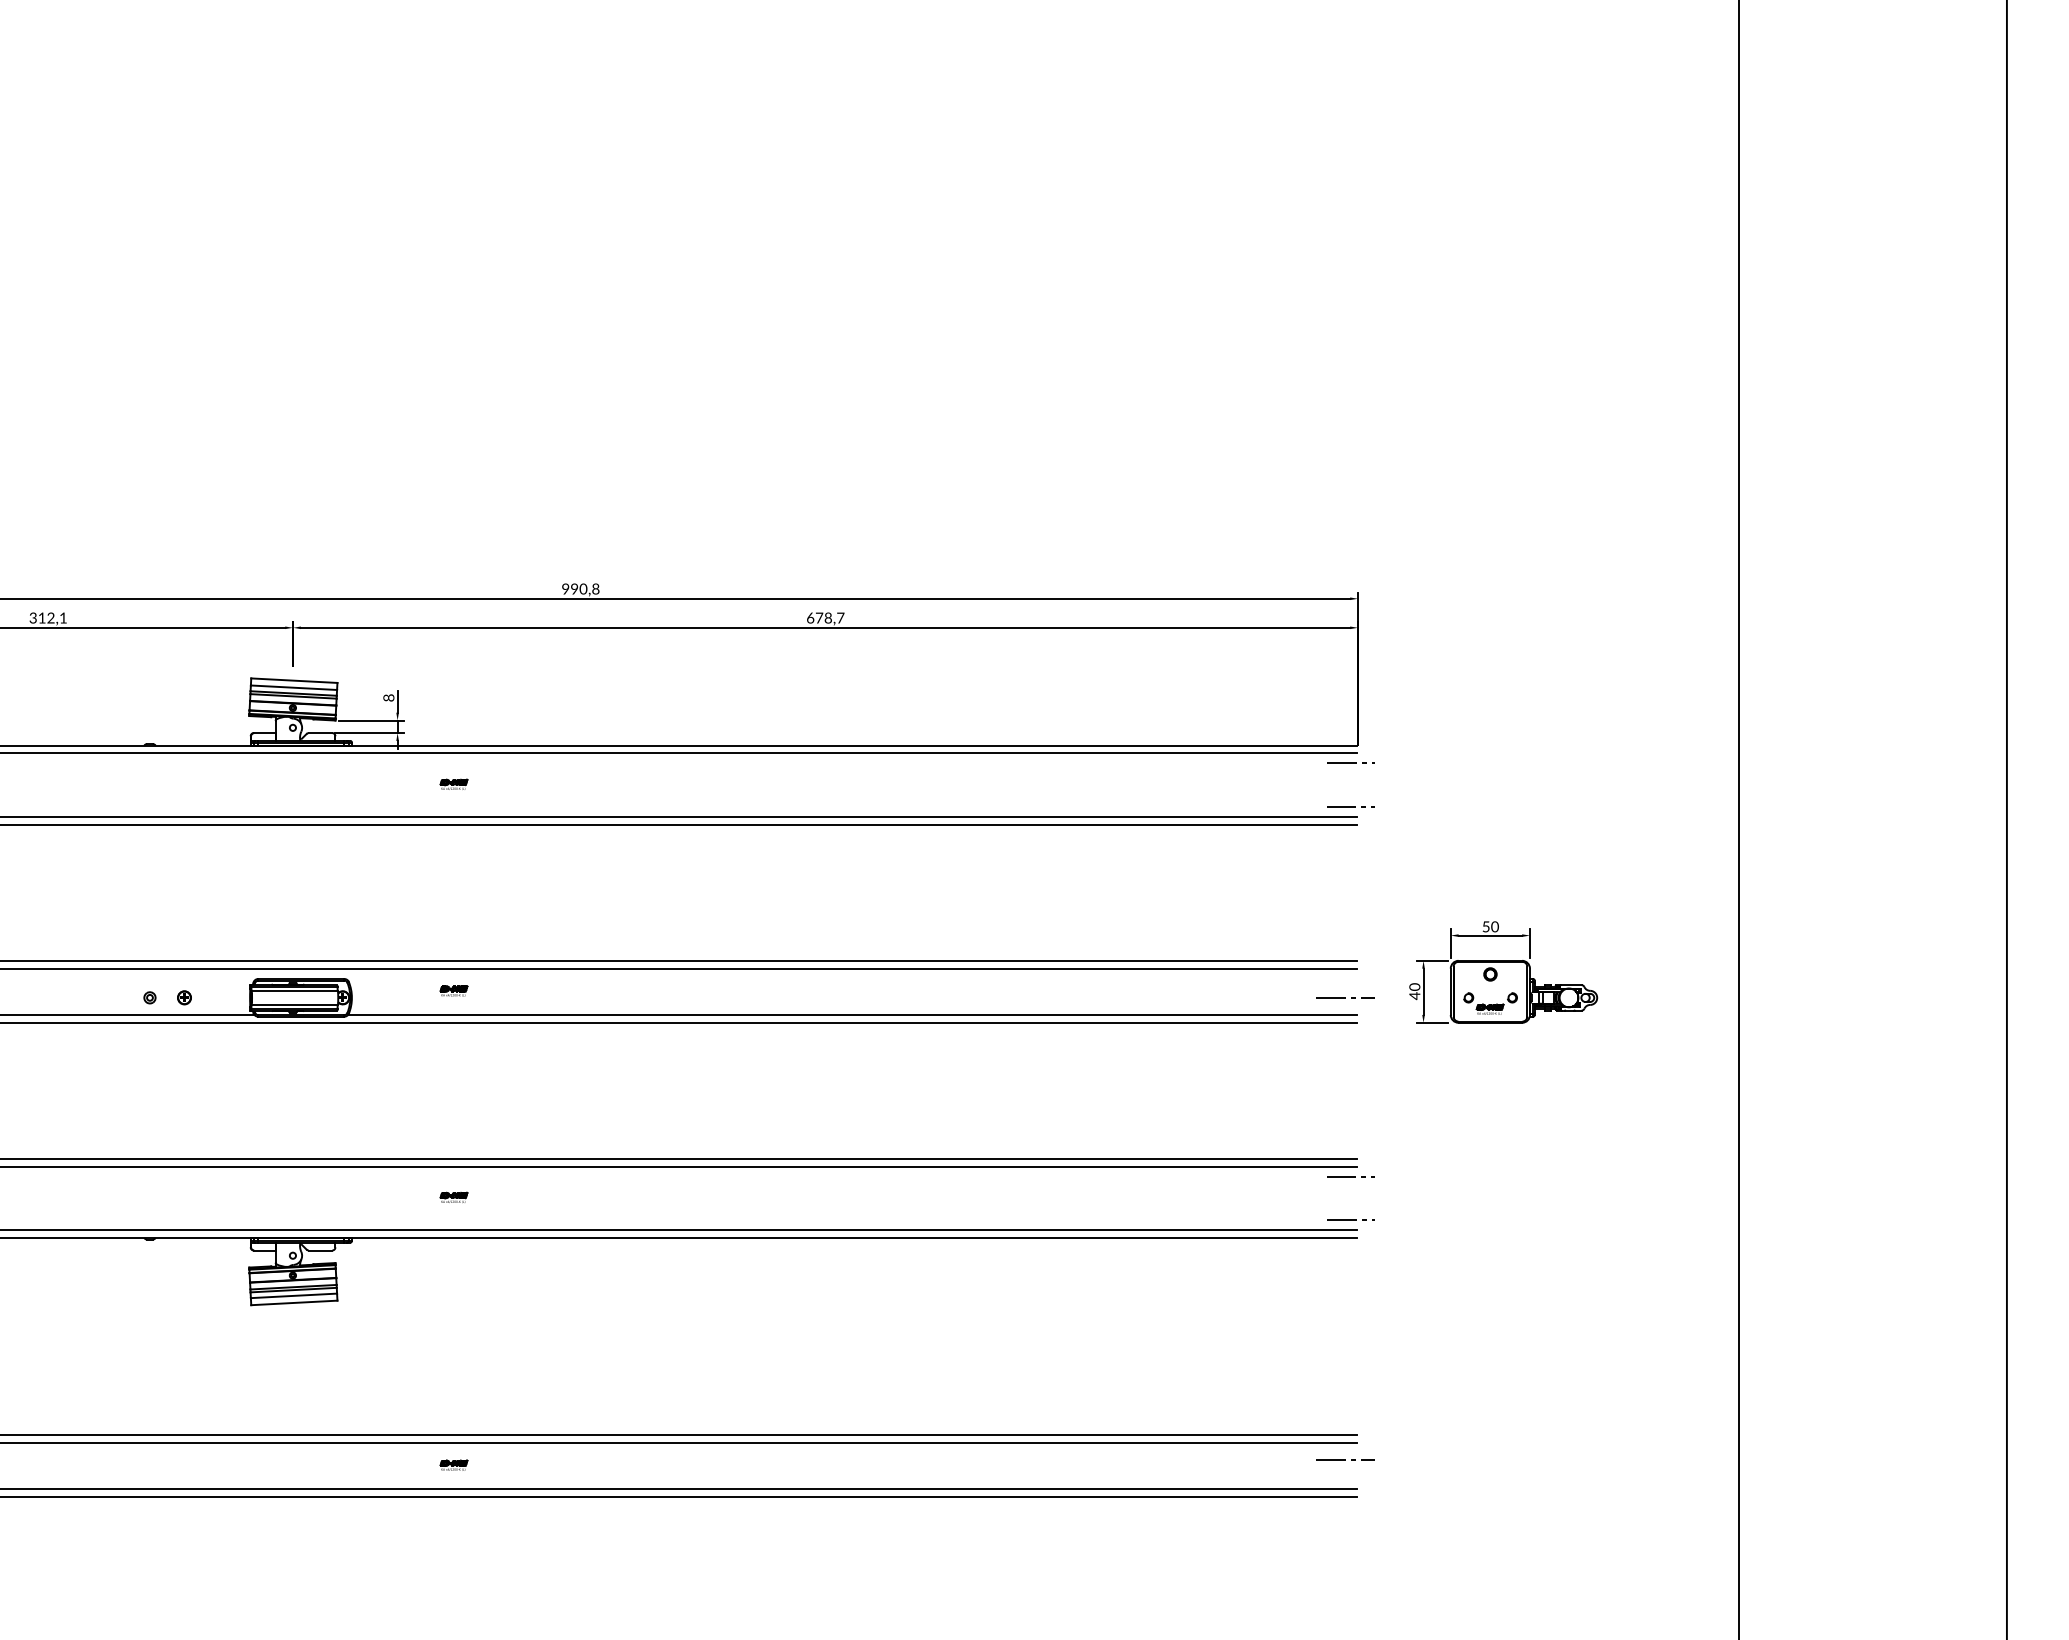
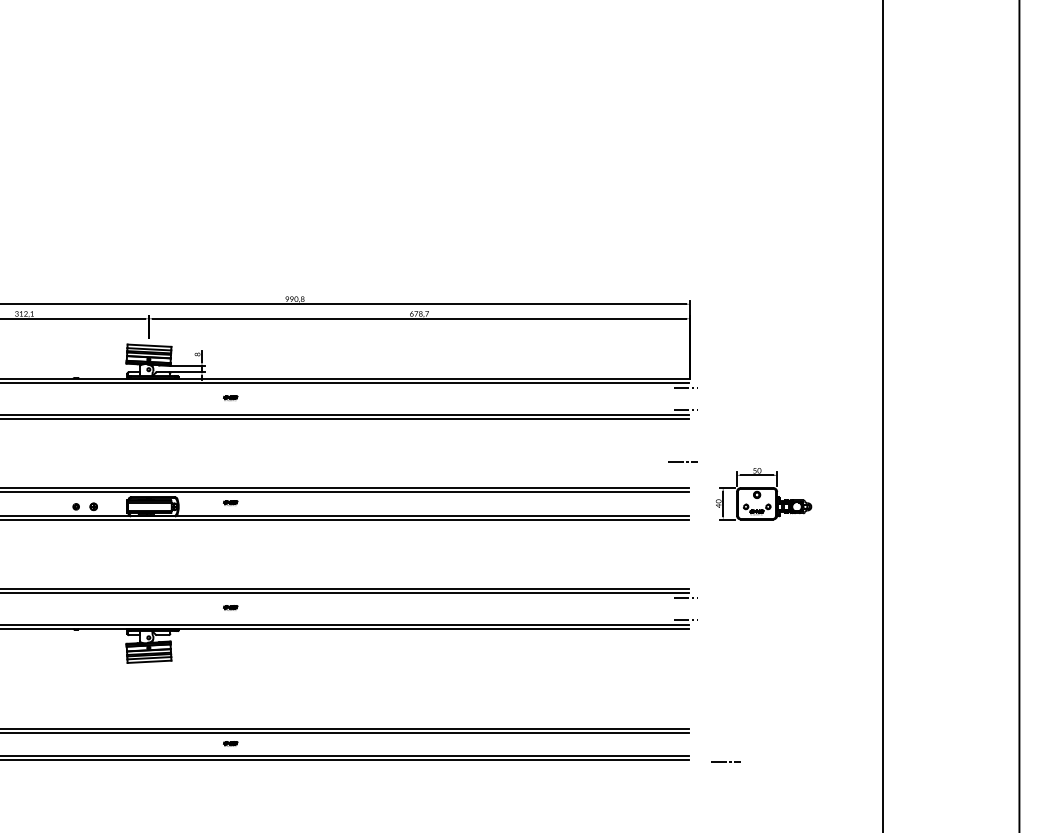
line: (1343, 997) -> (682, 461), moved
line: (1343, 1459) -> (725, 761), moved

